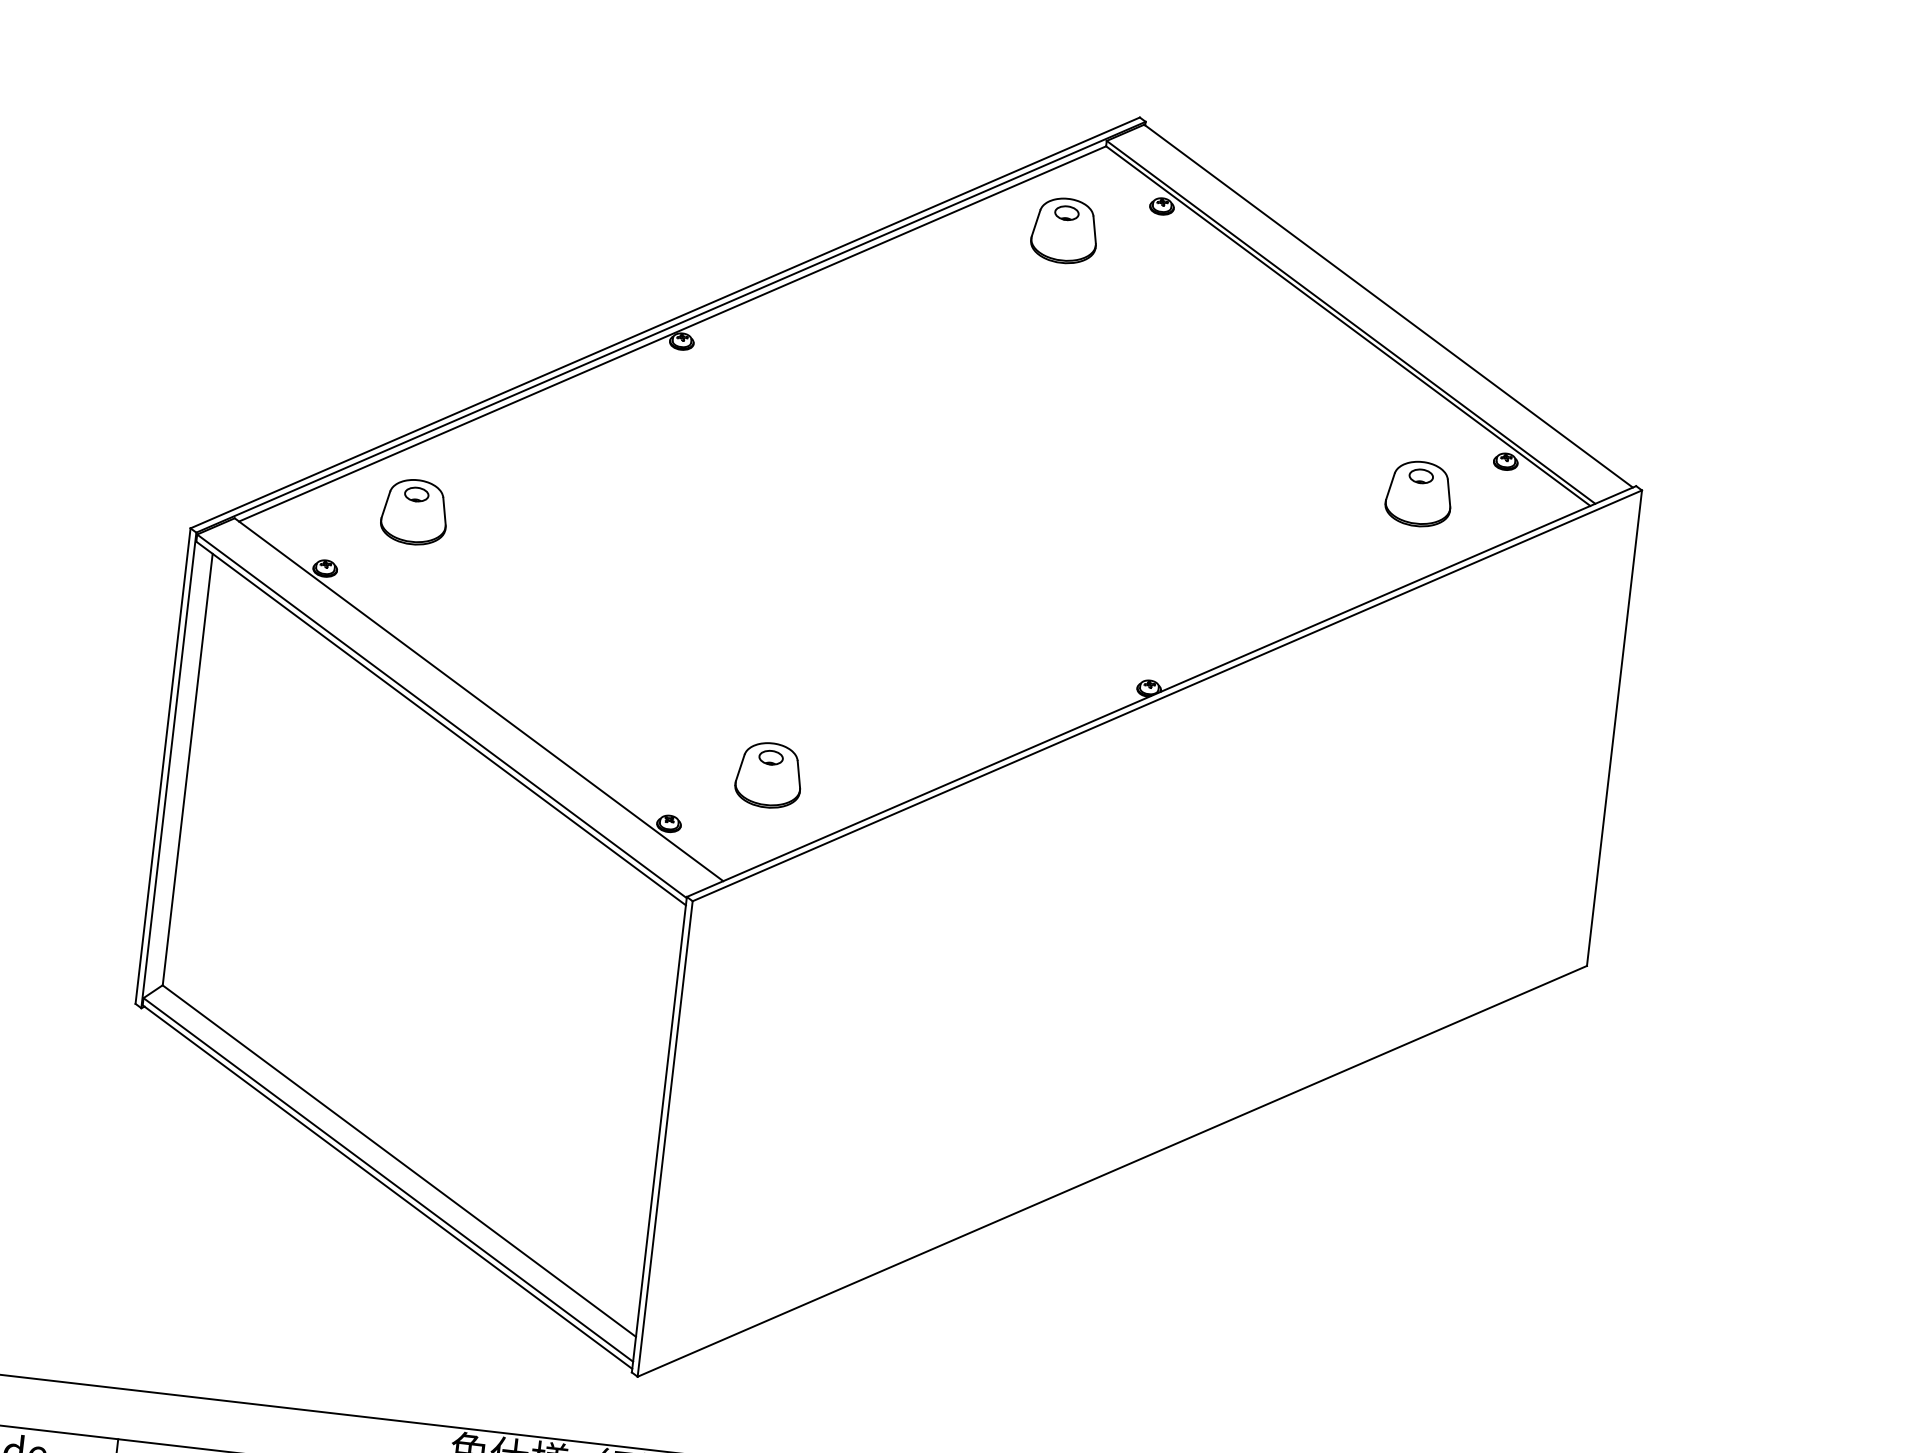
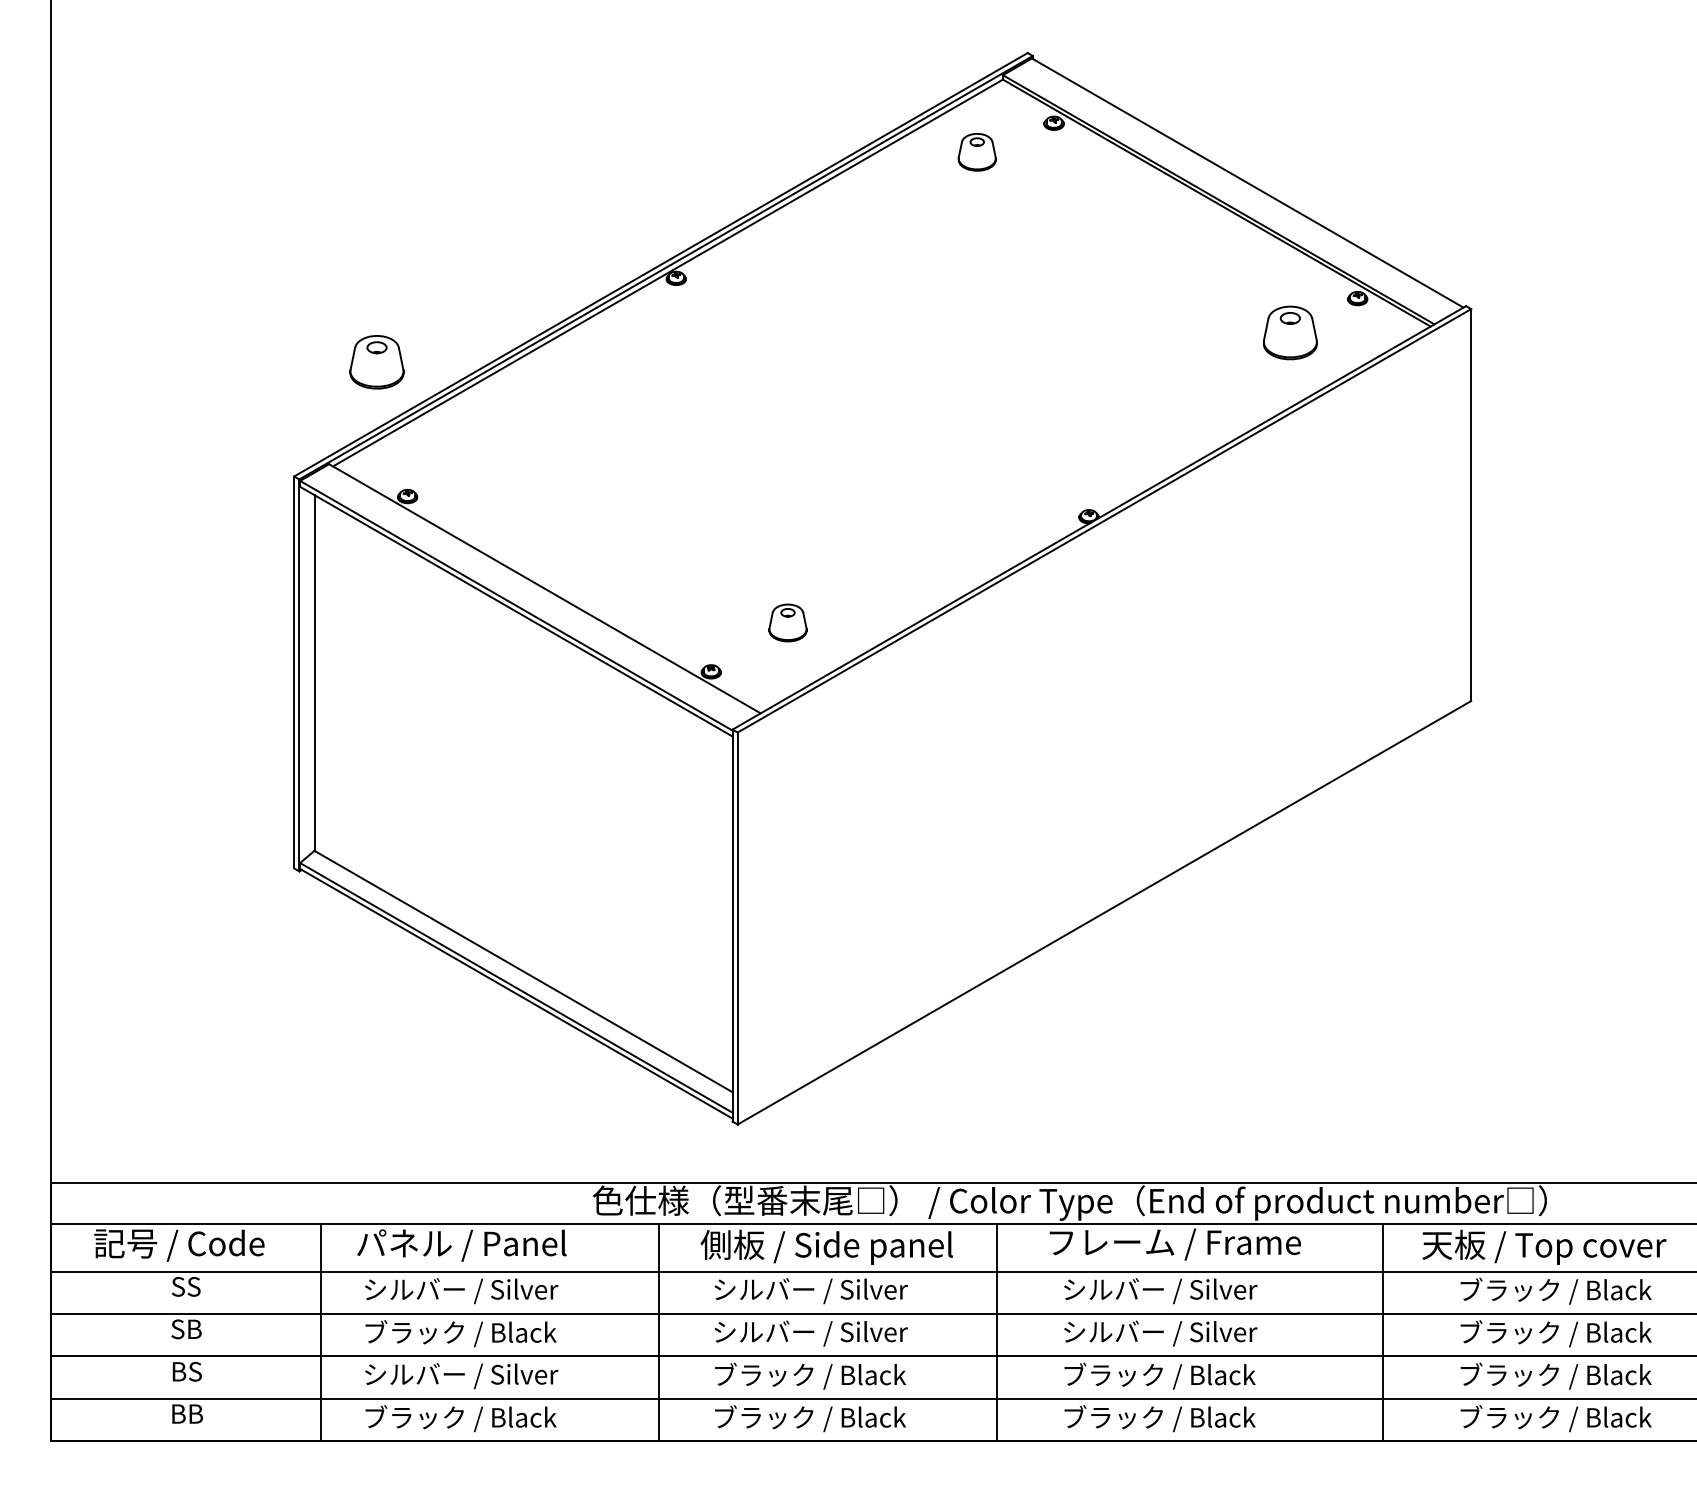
part: (1063, 231) -> (976, 152), size x0.7
part: (414, 512) -> (376, 362), moved
part: (768, 774) -> (787, 622), size x0.7

